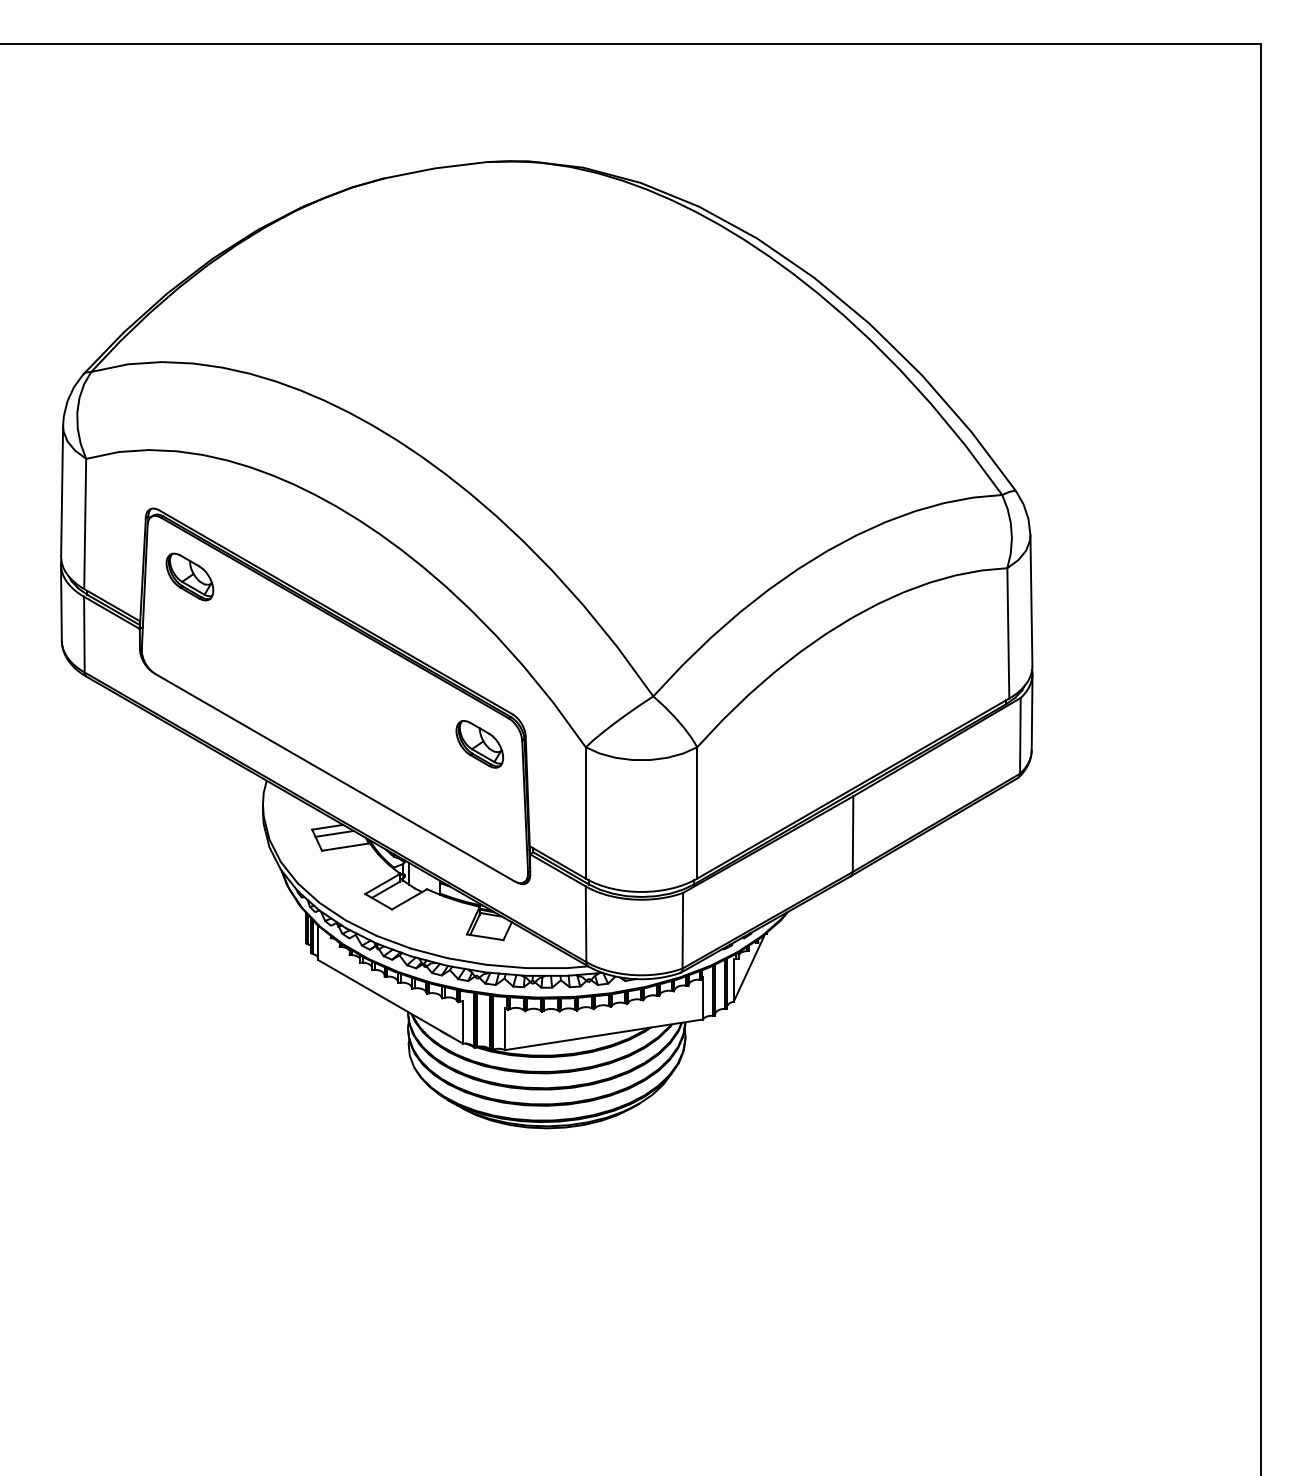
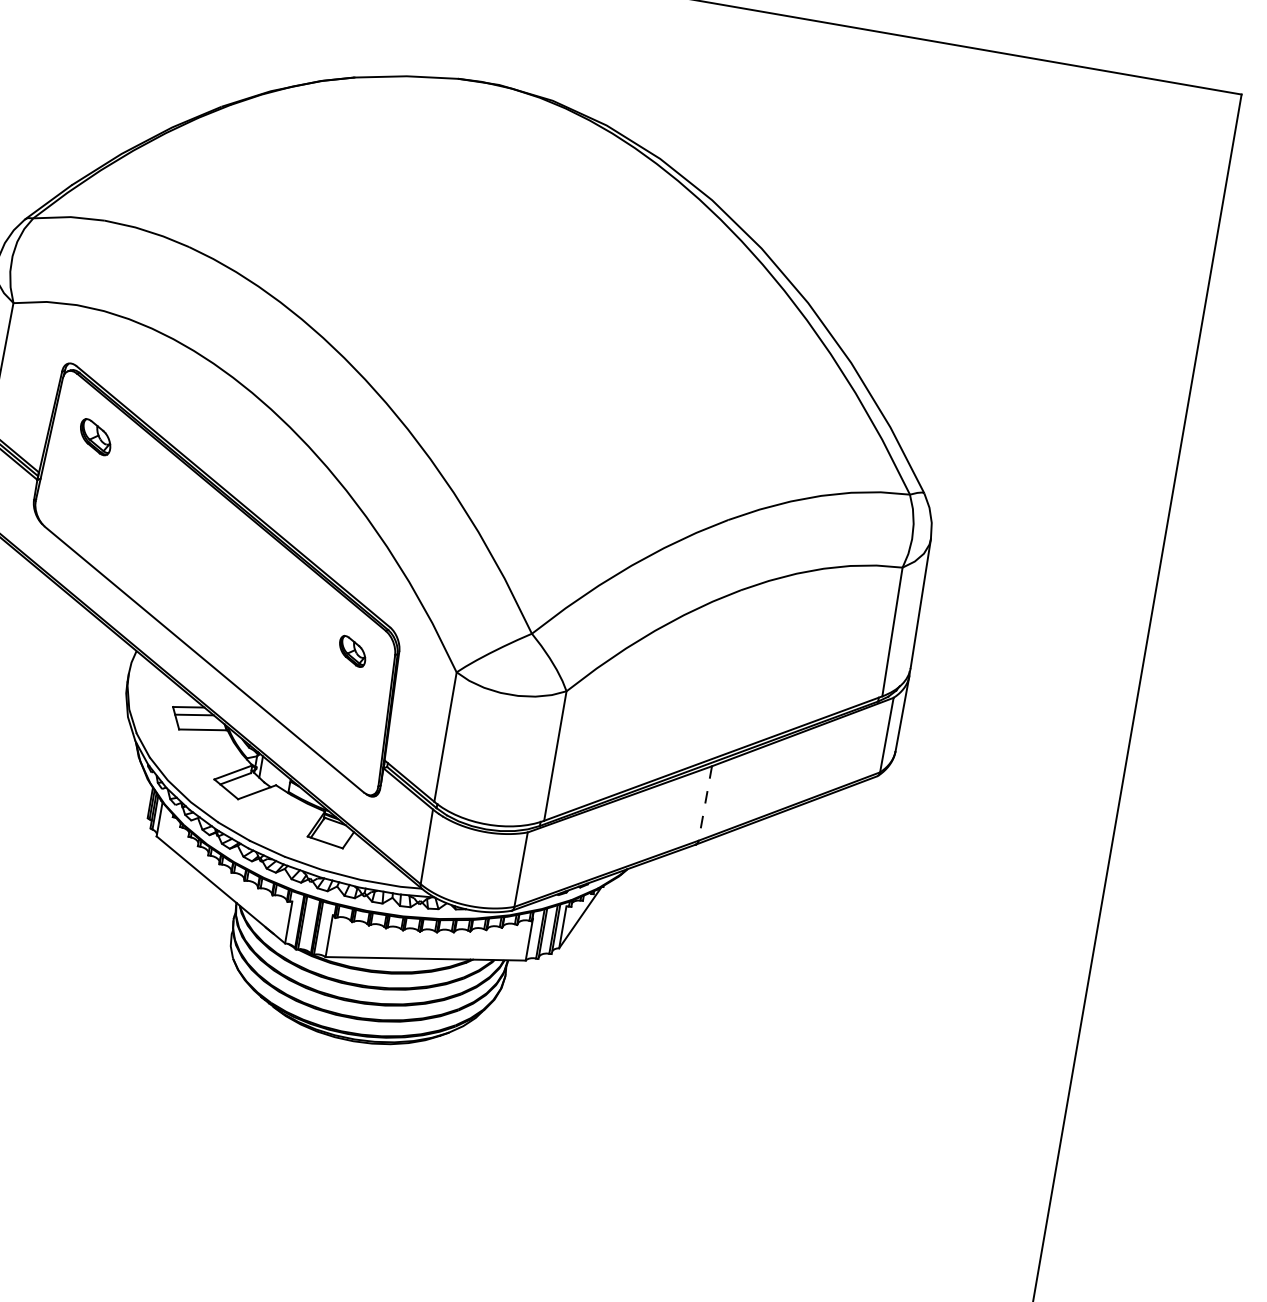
part: (189, 576) -> (95, 436), size x0.7
part: (479, 744) -> (352, 651), size x0.6
line: (853, 834) -> (705, 803), solid -> dashed

